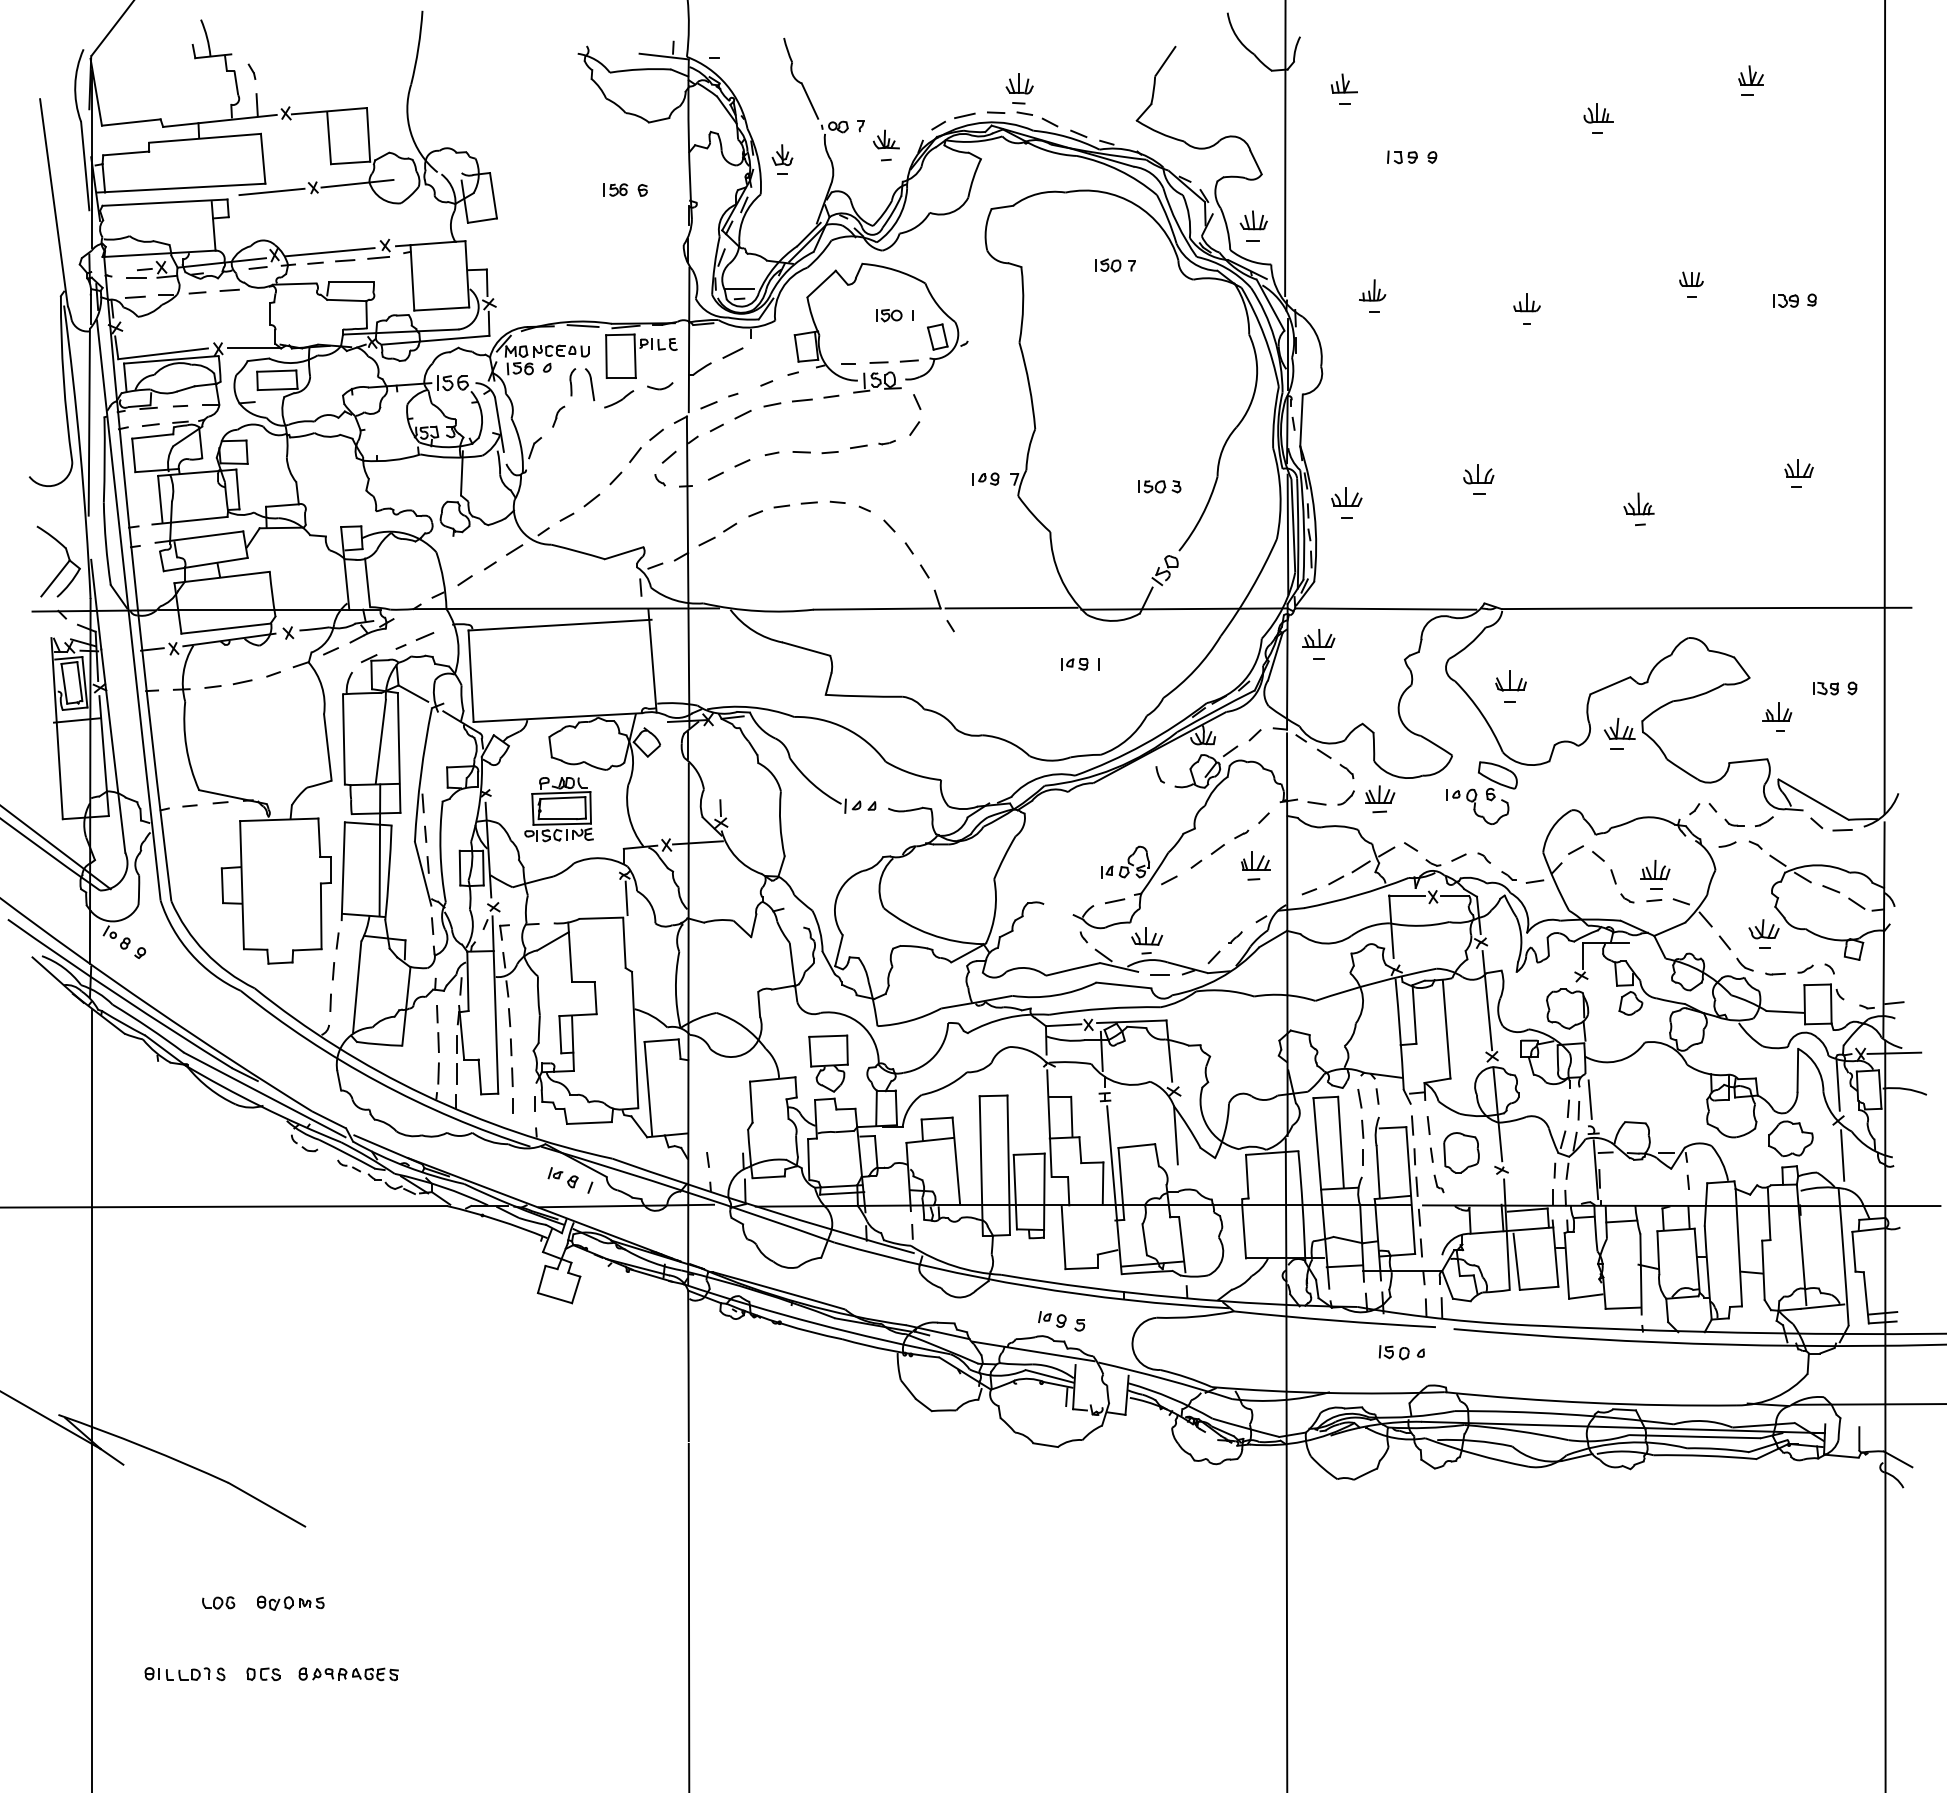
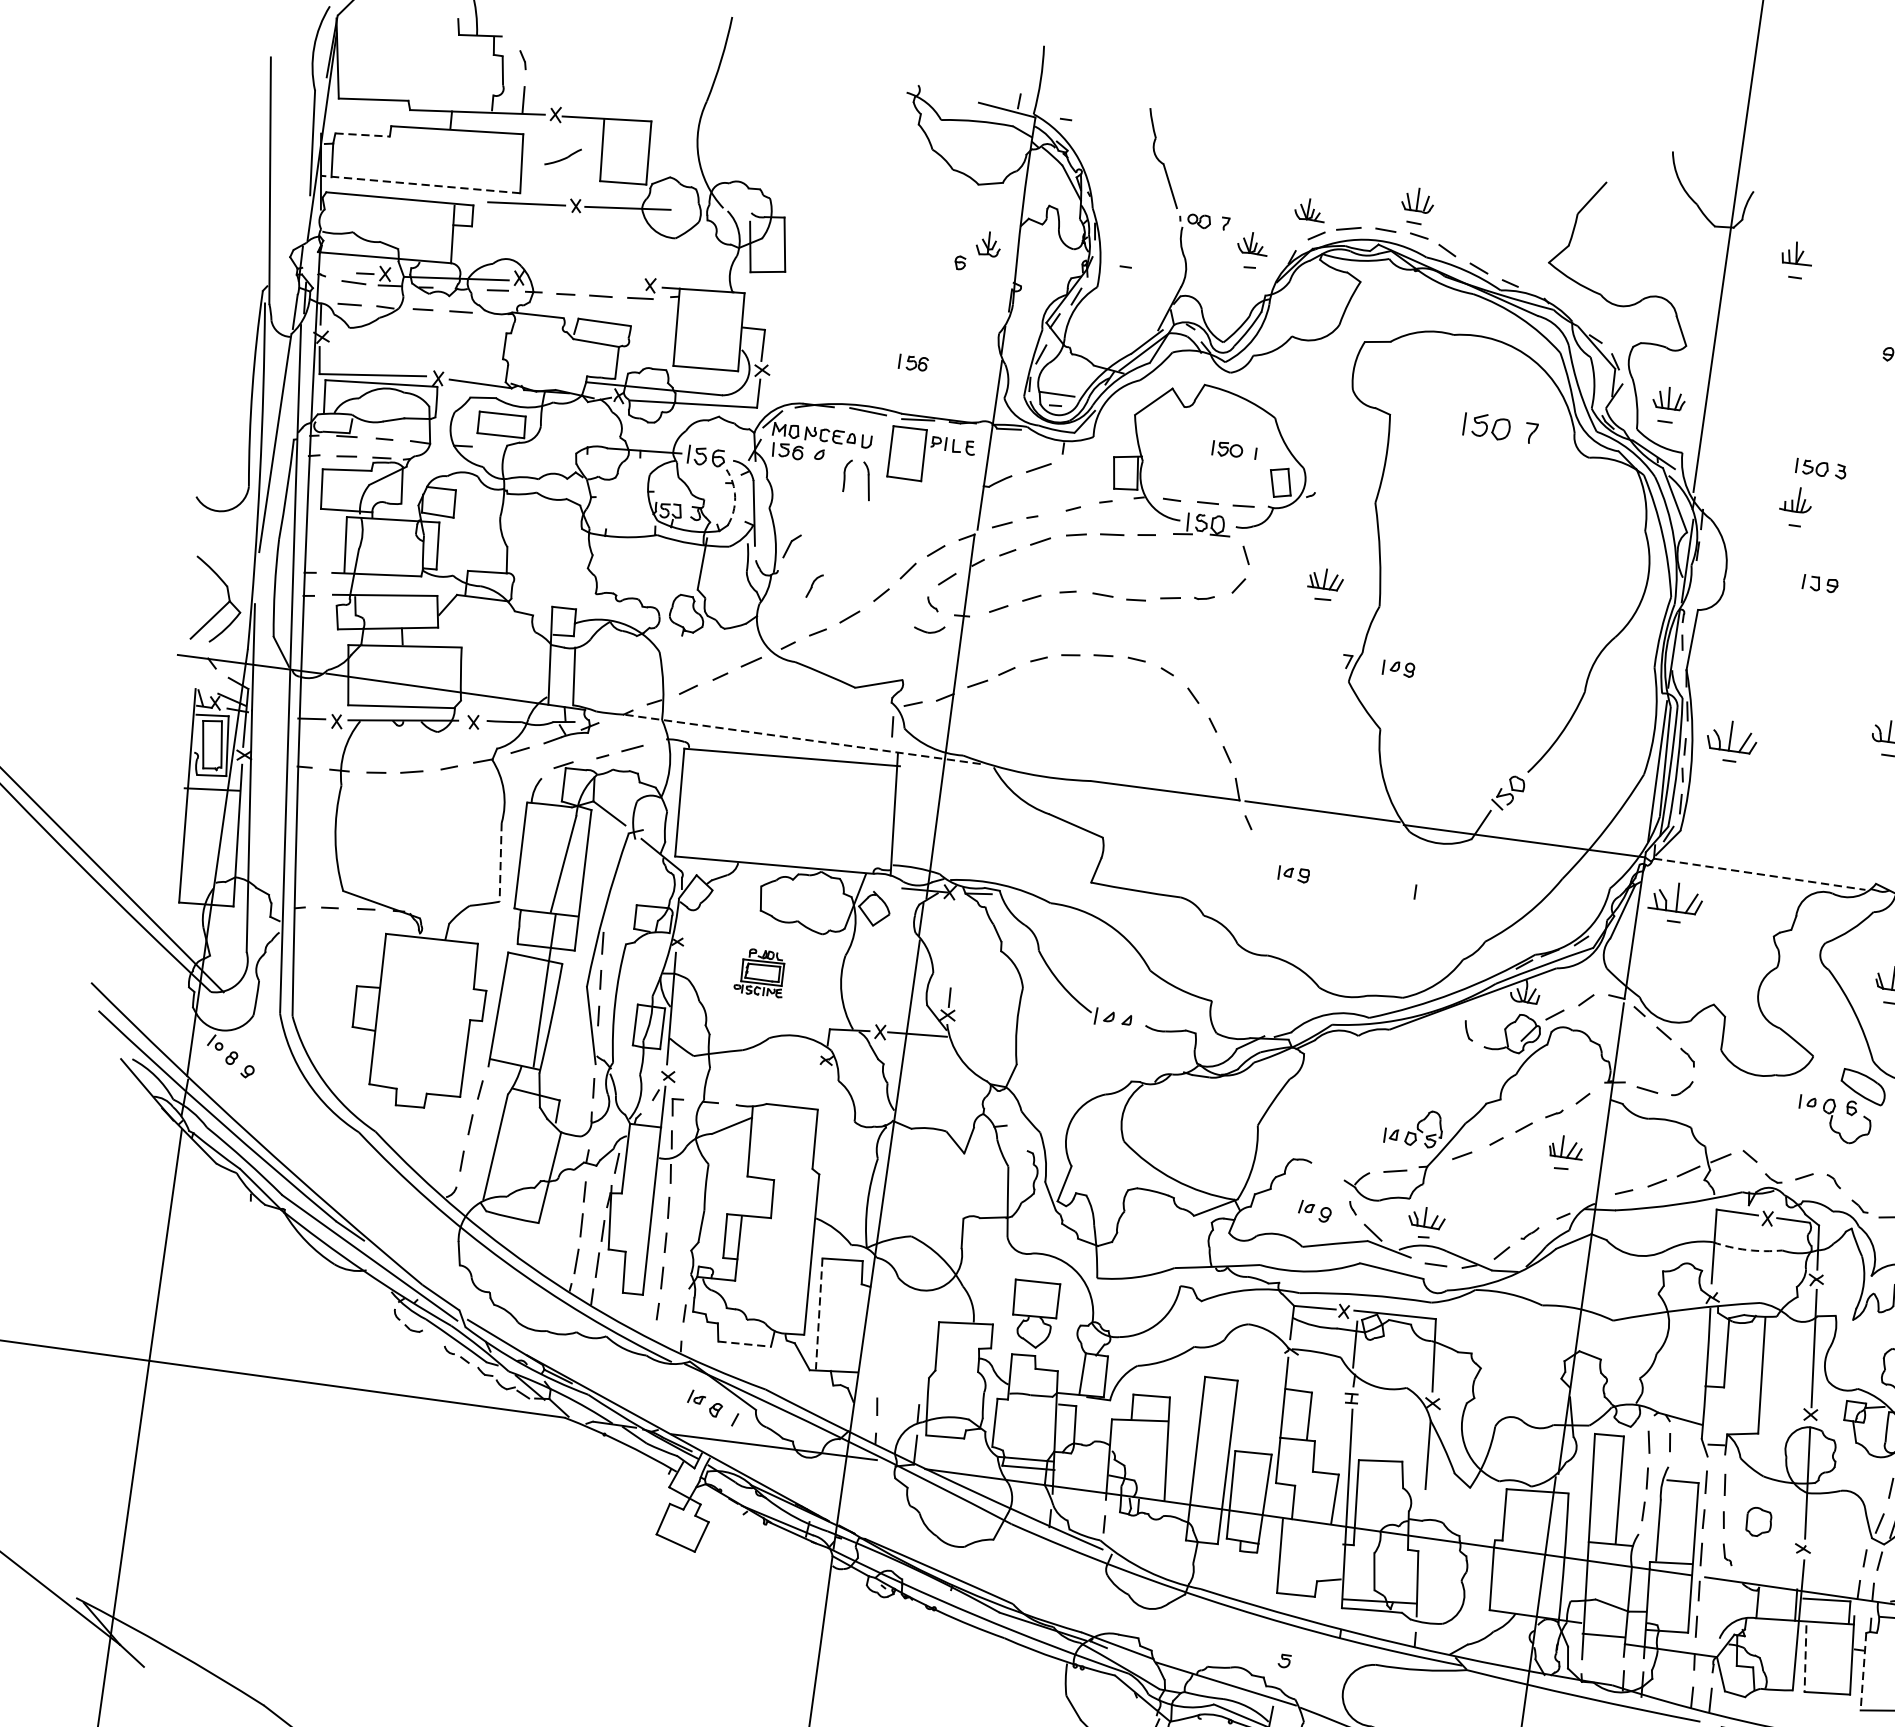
part: (930, 104) -> (1310, 209), added
line: (126, 153) -> (362, 135), solid -> dashed
part: (782, 154) -> (988, 243), moved
part: (1402, 157) -> (1820, 584), moved
line: (180, 188) -> (420, 184), solid -> dashed
part: (615, 189) -> (913, 362), moved
line: (329, 252) -> (583, 284), removed
part: (1115, 265) -> (1500, 428), size x1.6
part: (660, 386) -> (929, 629), moved
part: (619, 399) -> (563, 157), moved
arc: (481, 413) -> (735, 497), solid -> dashed
part: (558, 416) -> (814, 585), moved
part: (985, 478) -> (1398, 667), moved
part: (1159, 486) -> (1821, 468), moved
part: (1346, 496) -> (1732, 736), size x1.4
line: (566, 608) -> (802, 739), solid -> dashed
line: (1385, 609) -> (1759, 874), solid -> dashed
part: (1318, 638) -> (1676, 897), size x1.4
part: (1074, 664) -> (1293, 874), moved
line: (327, 748) -> (500, 863), solid -> dashed
part: (1380, 799) -> (1325, 585), moved
part: (558, 809) -> (760, 972), size x0.6
line: (626, 898) -> (824, 1087), removed
arc: (1419, 925) -> (1747, 1249), solid -> dashed
line: (648, 1089) -> (819, 1314), solid -> dashed
line: (589, 1123) -> (744, 1344), solid -> dashed
part: (1461, 1152) -> (1758, 1521), size x0.6
line: (1516, 1262) -> (1805, 1659), solid -> dashed
line: (1566, 1265) -> (1863, 1671), solid -> dashed
part: (1052, 1319) -> (1315, 1211), moved

